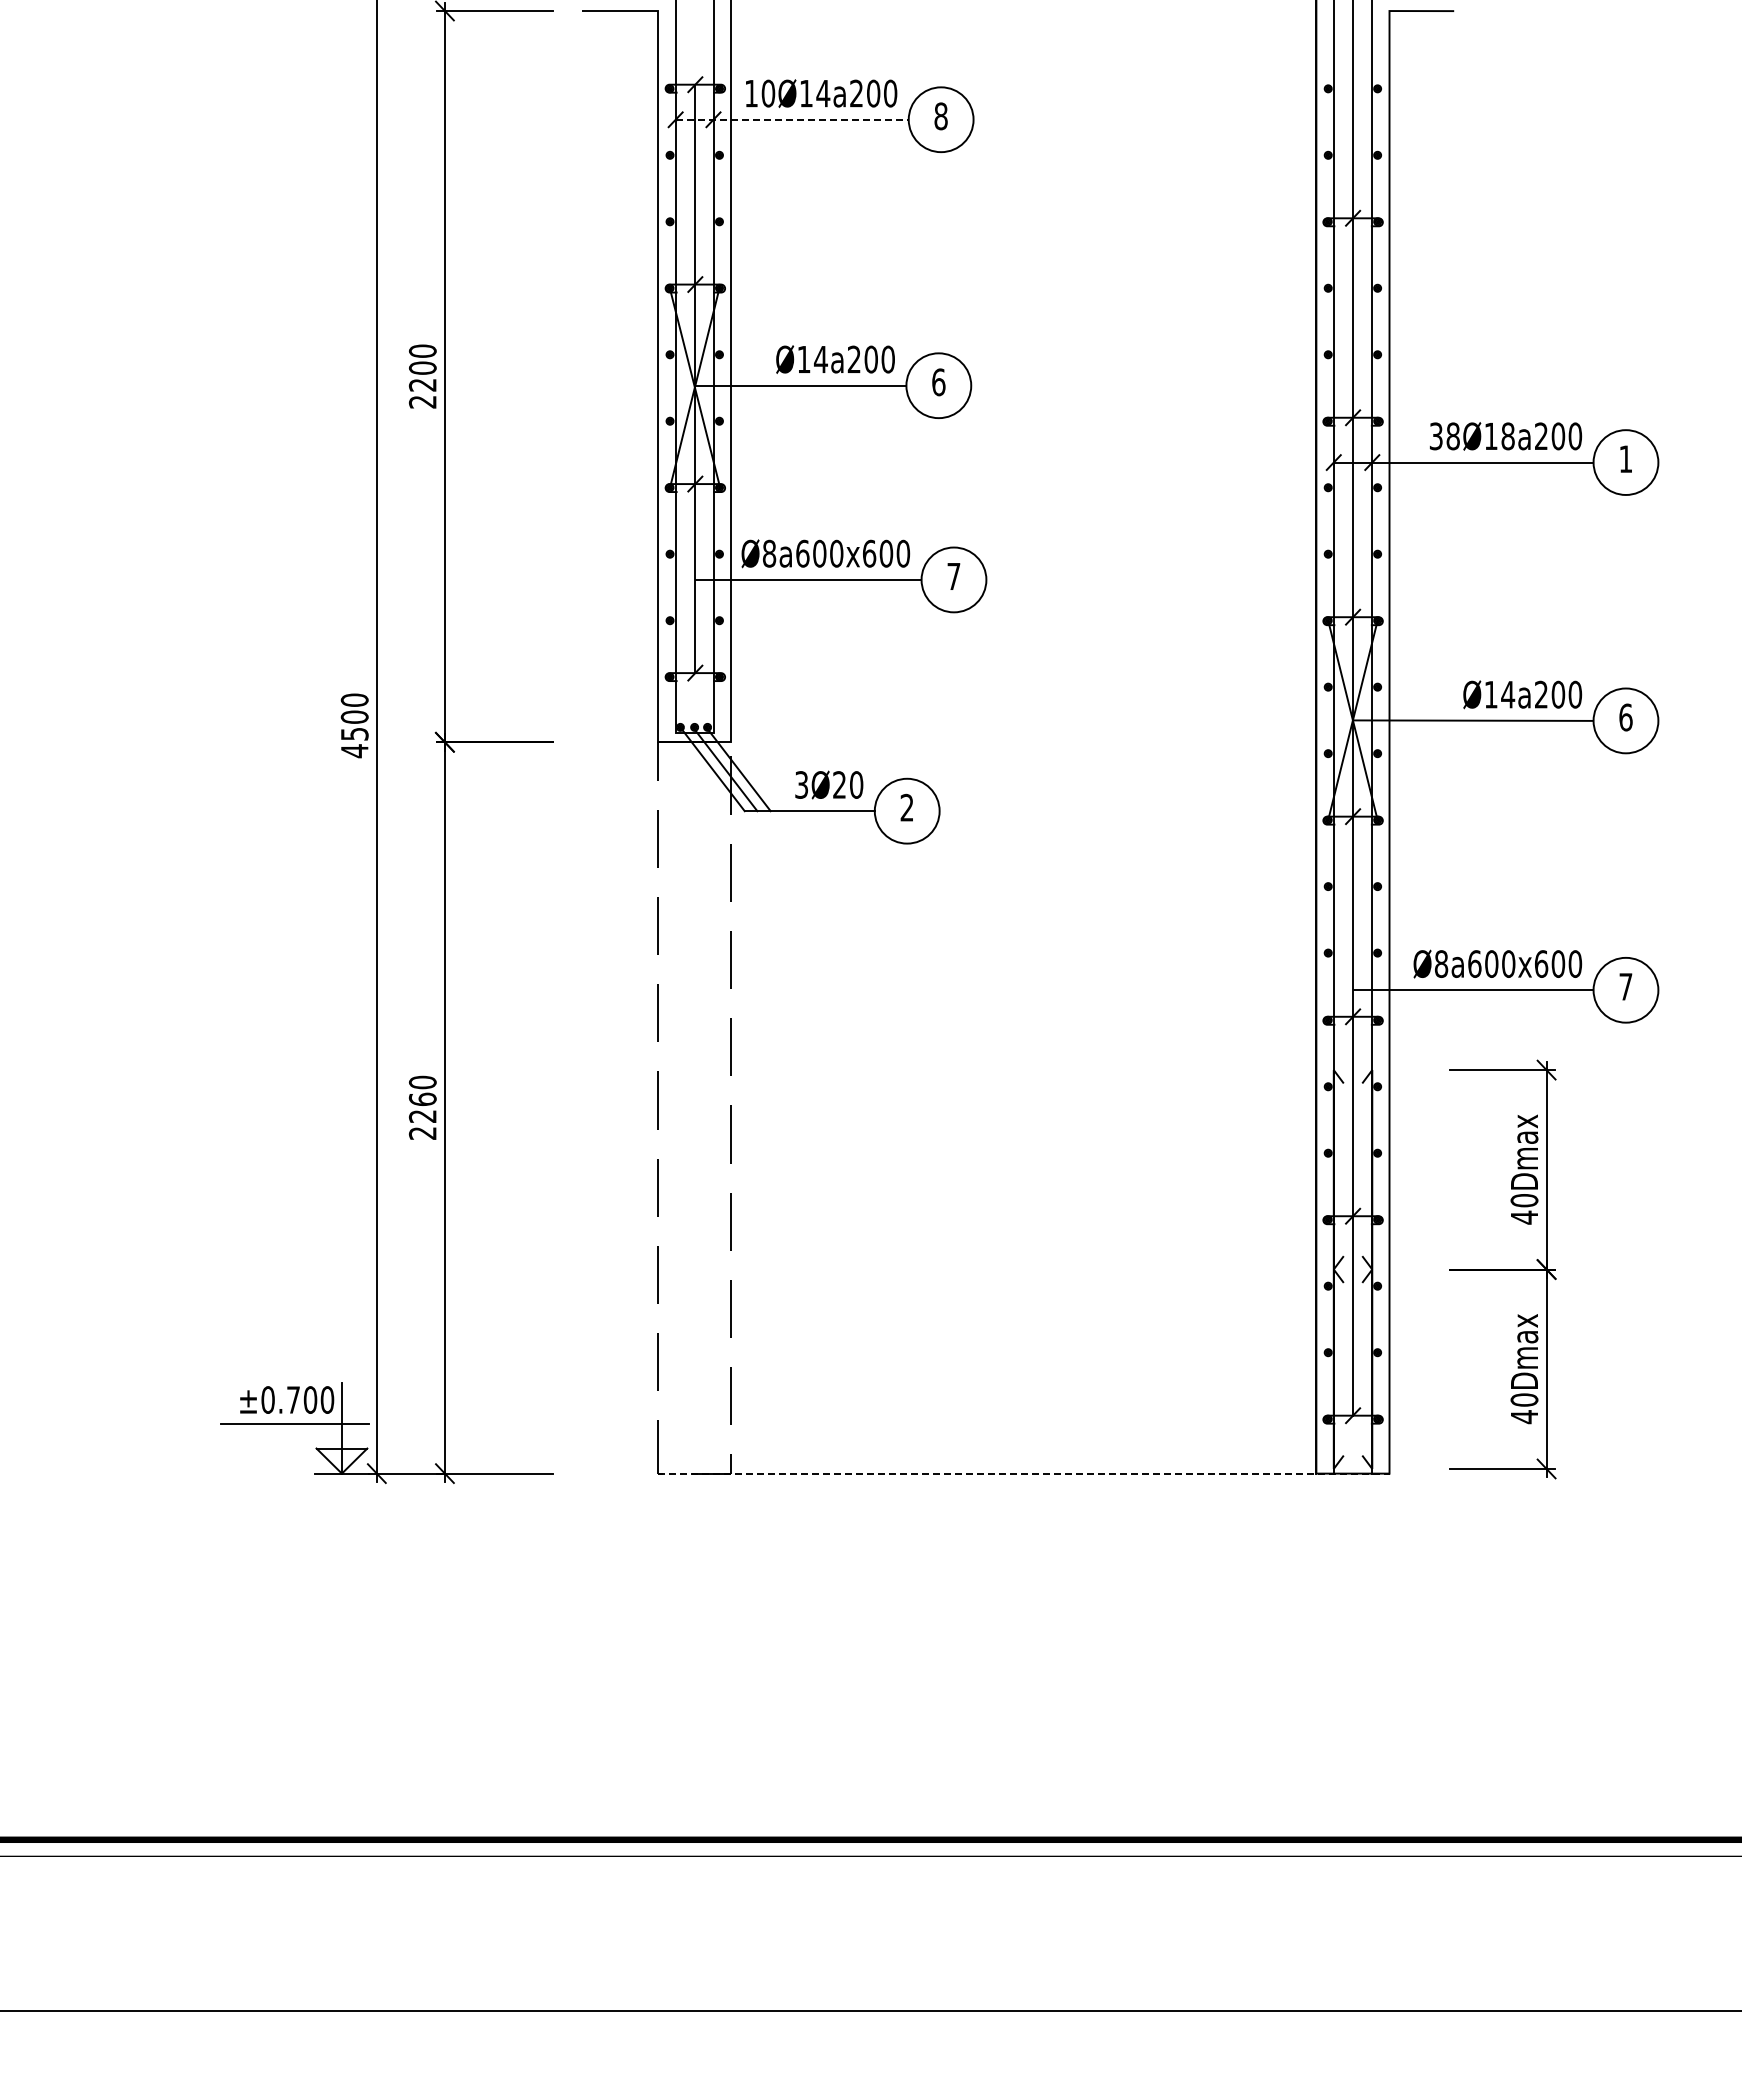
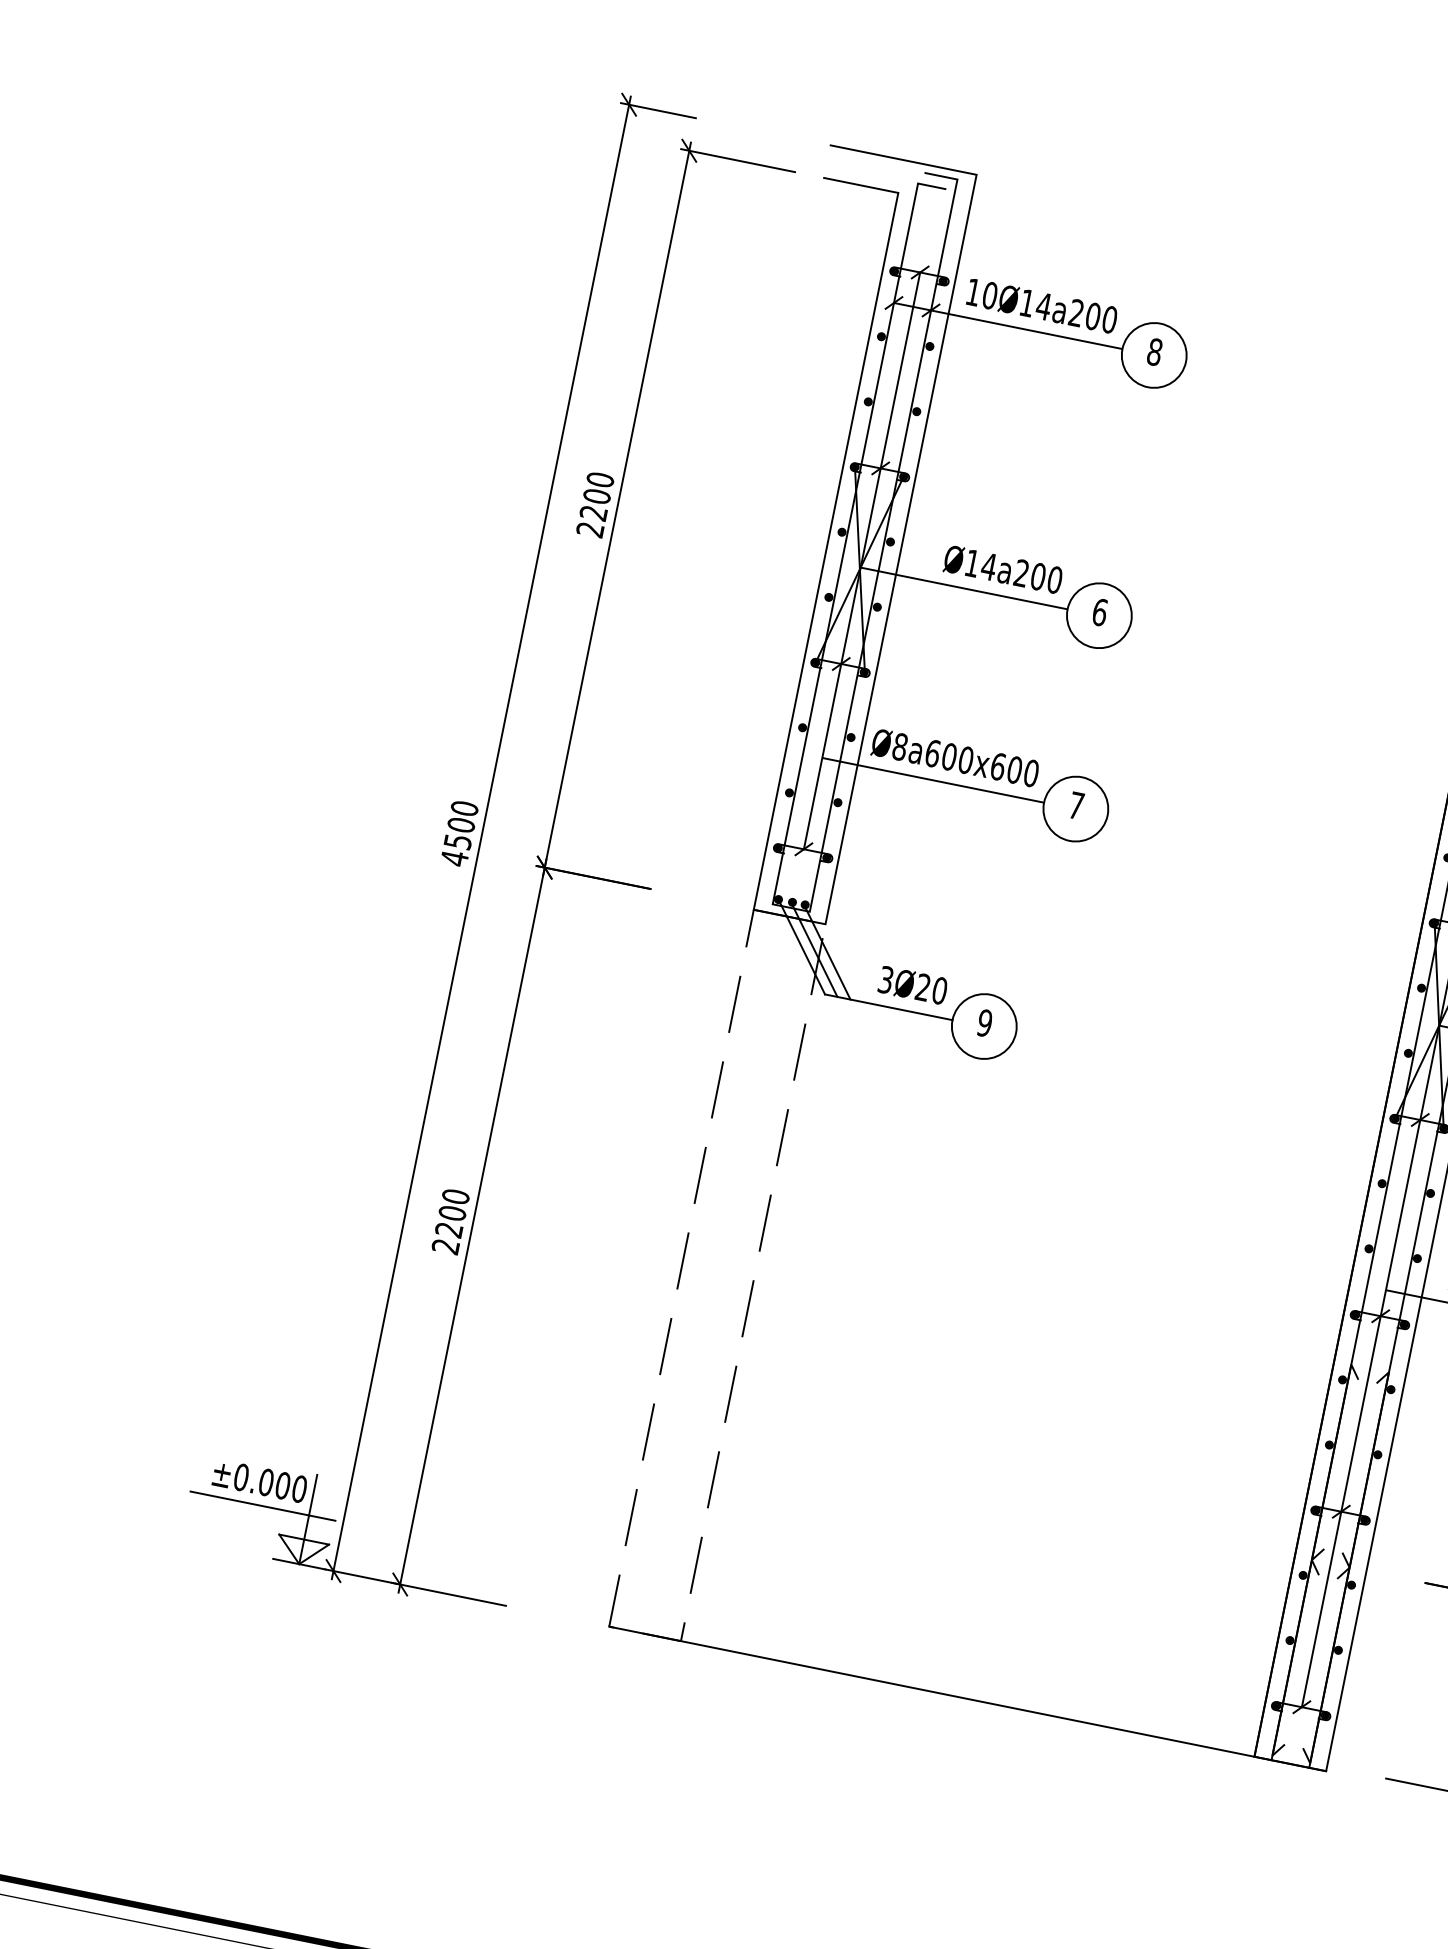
line: (791, 119) -> (1007, 325), dashed -> solid
text: (906, 807) -> (984, 1022), 2 -> 9
text: (422, 1099) -> (452, 1213), 2260 -> 2200
text: (293, 1399) -> (266, 1481), ±0.700 -> ±0.000
line: (1023, 1473) -> (967, 1698), dashed -> solid

